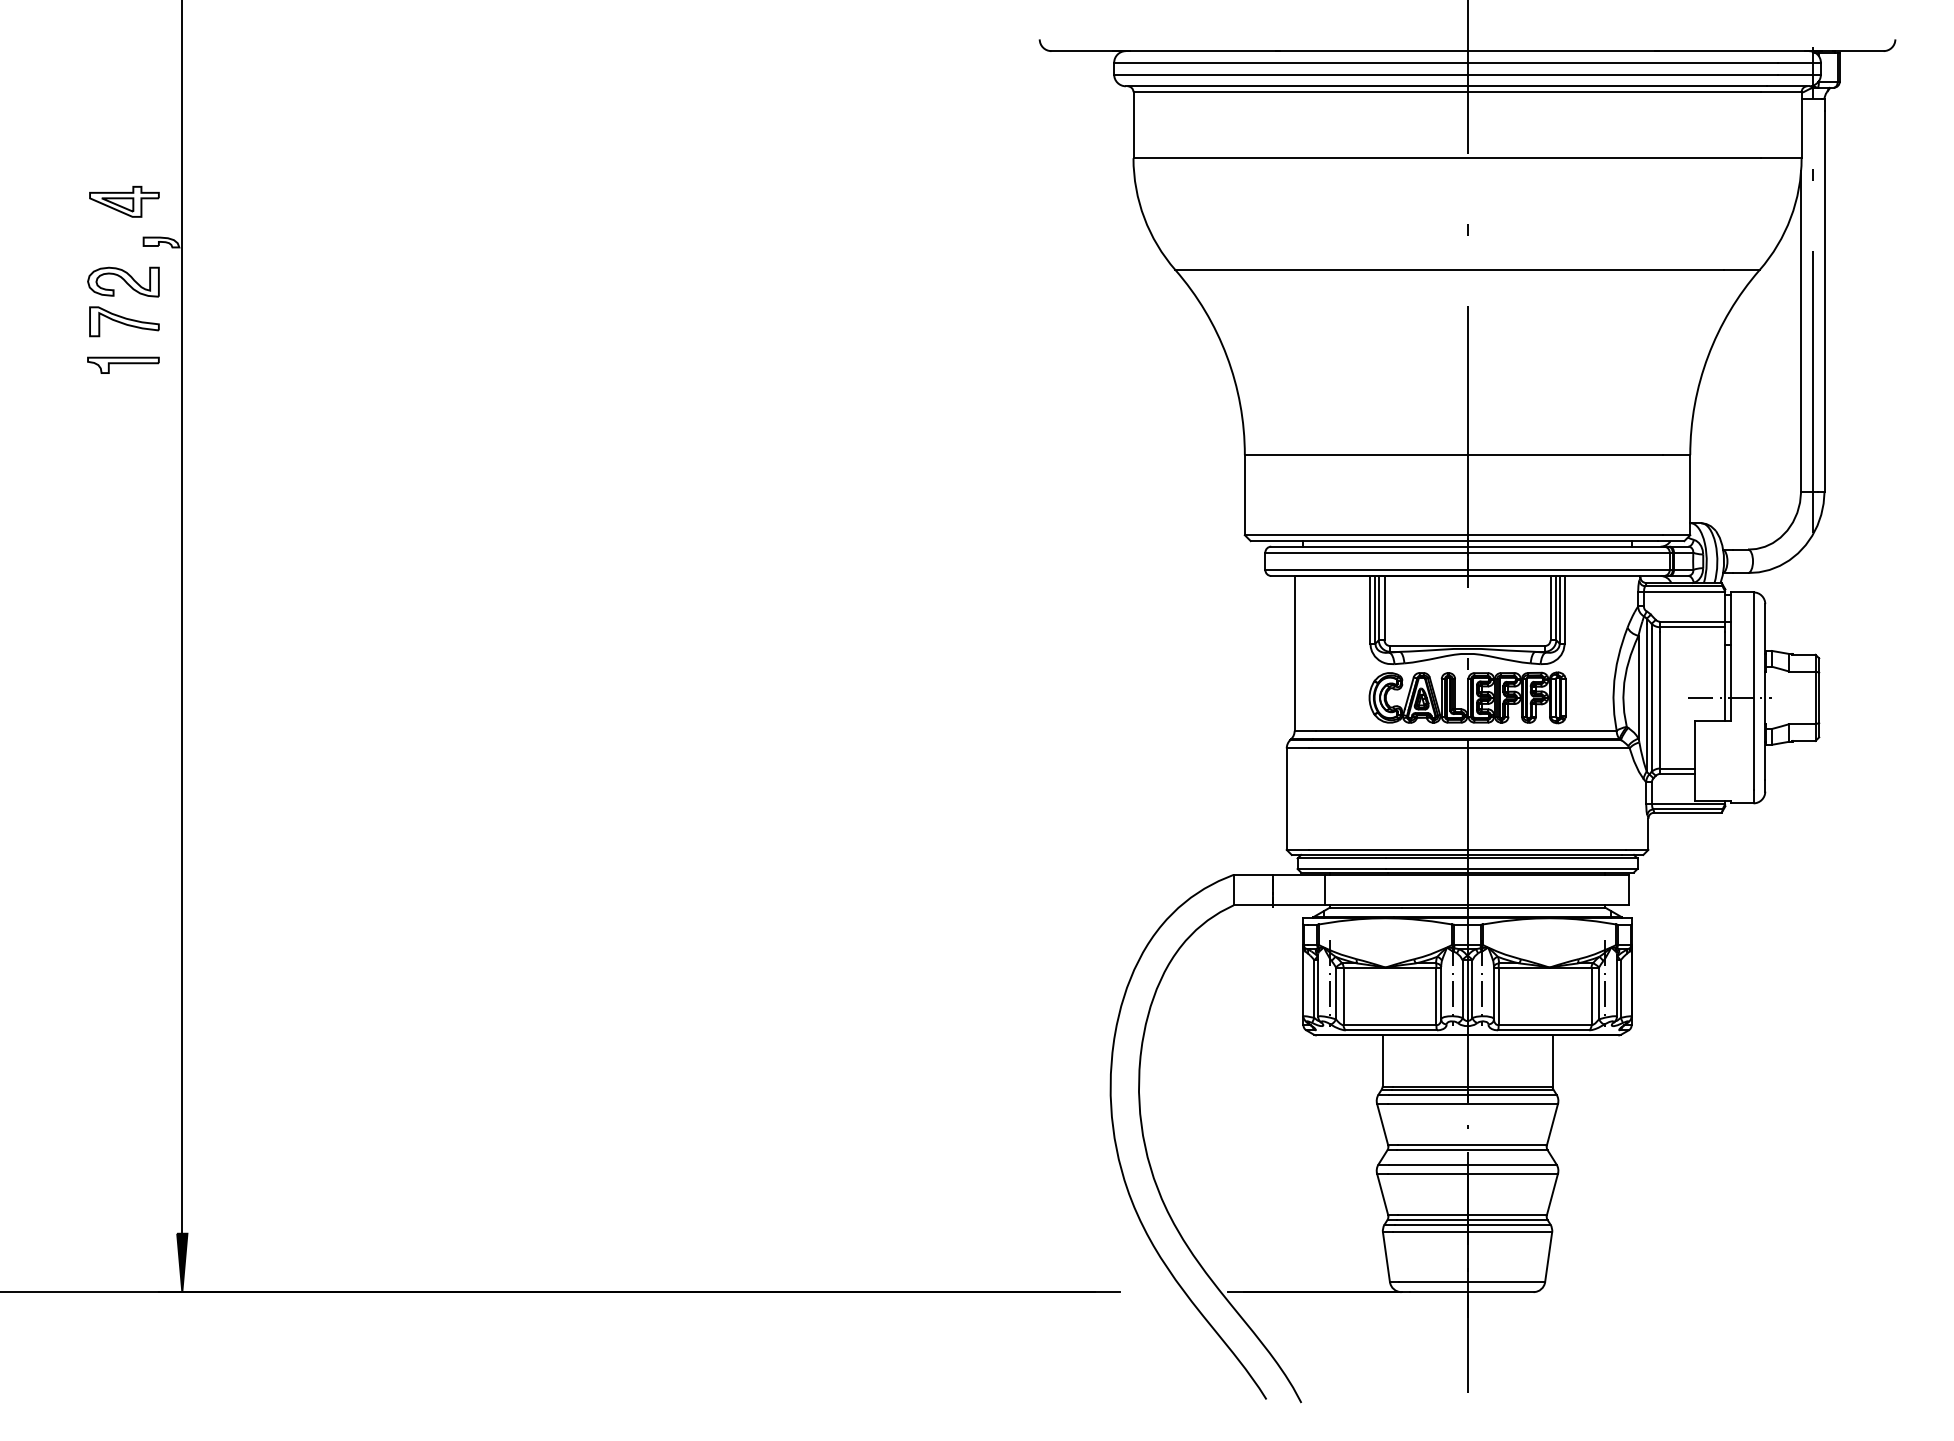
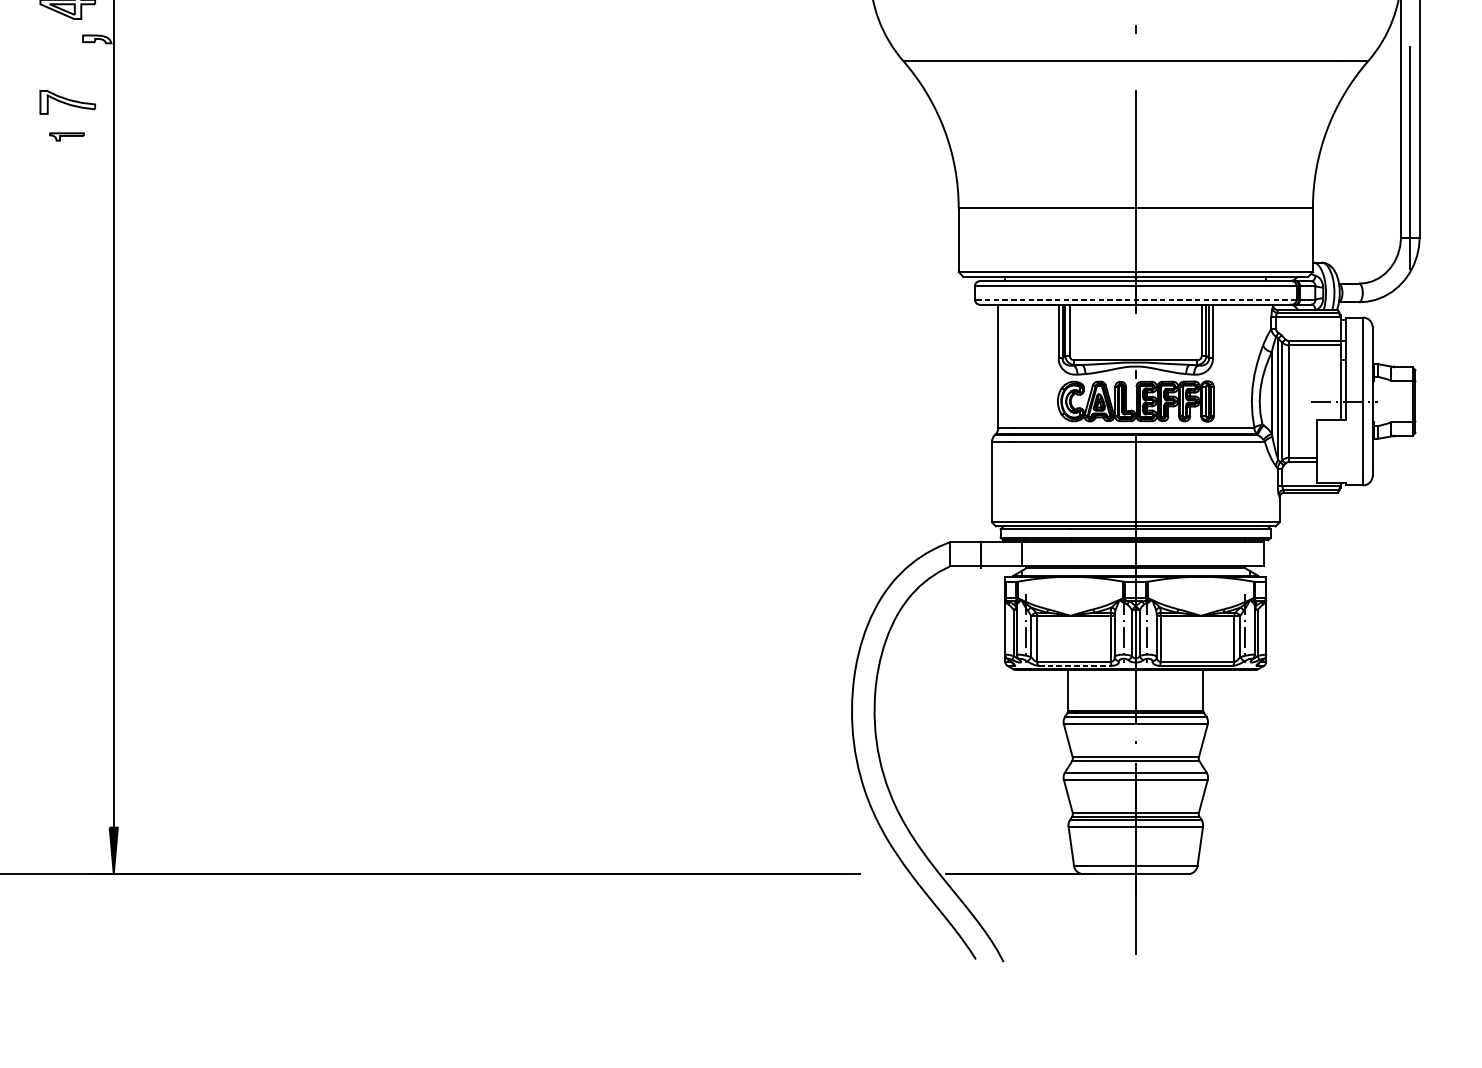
part: (123, 281) -> (67, 70), removed
part: (123, 364) -> (67, 136), size x0.6
line: (1467, 570) -> (1135, 300), solid -> dashed
line: (1391, 1030) -> (1075, 666), solid -> dashed

